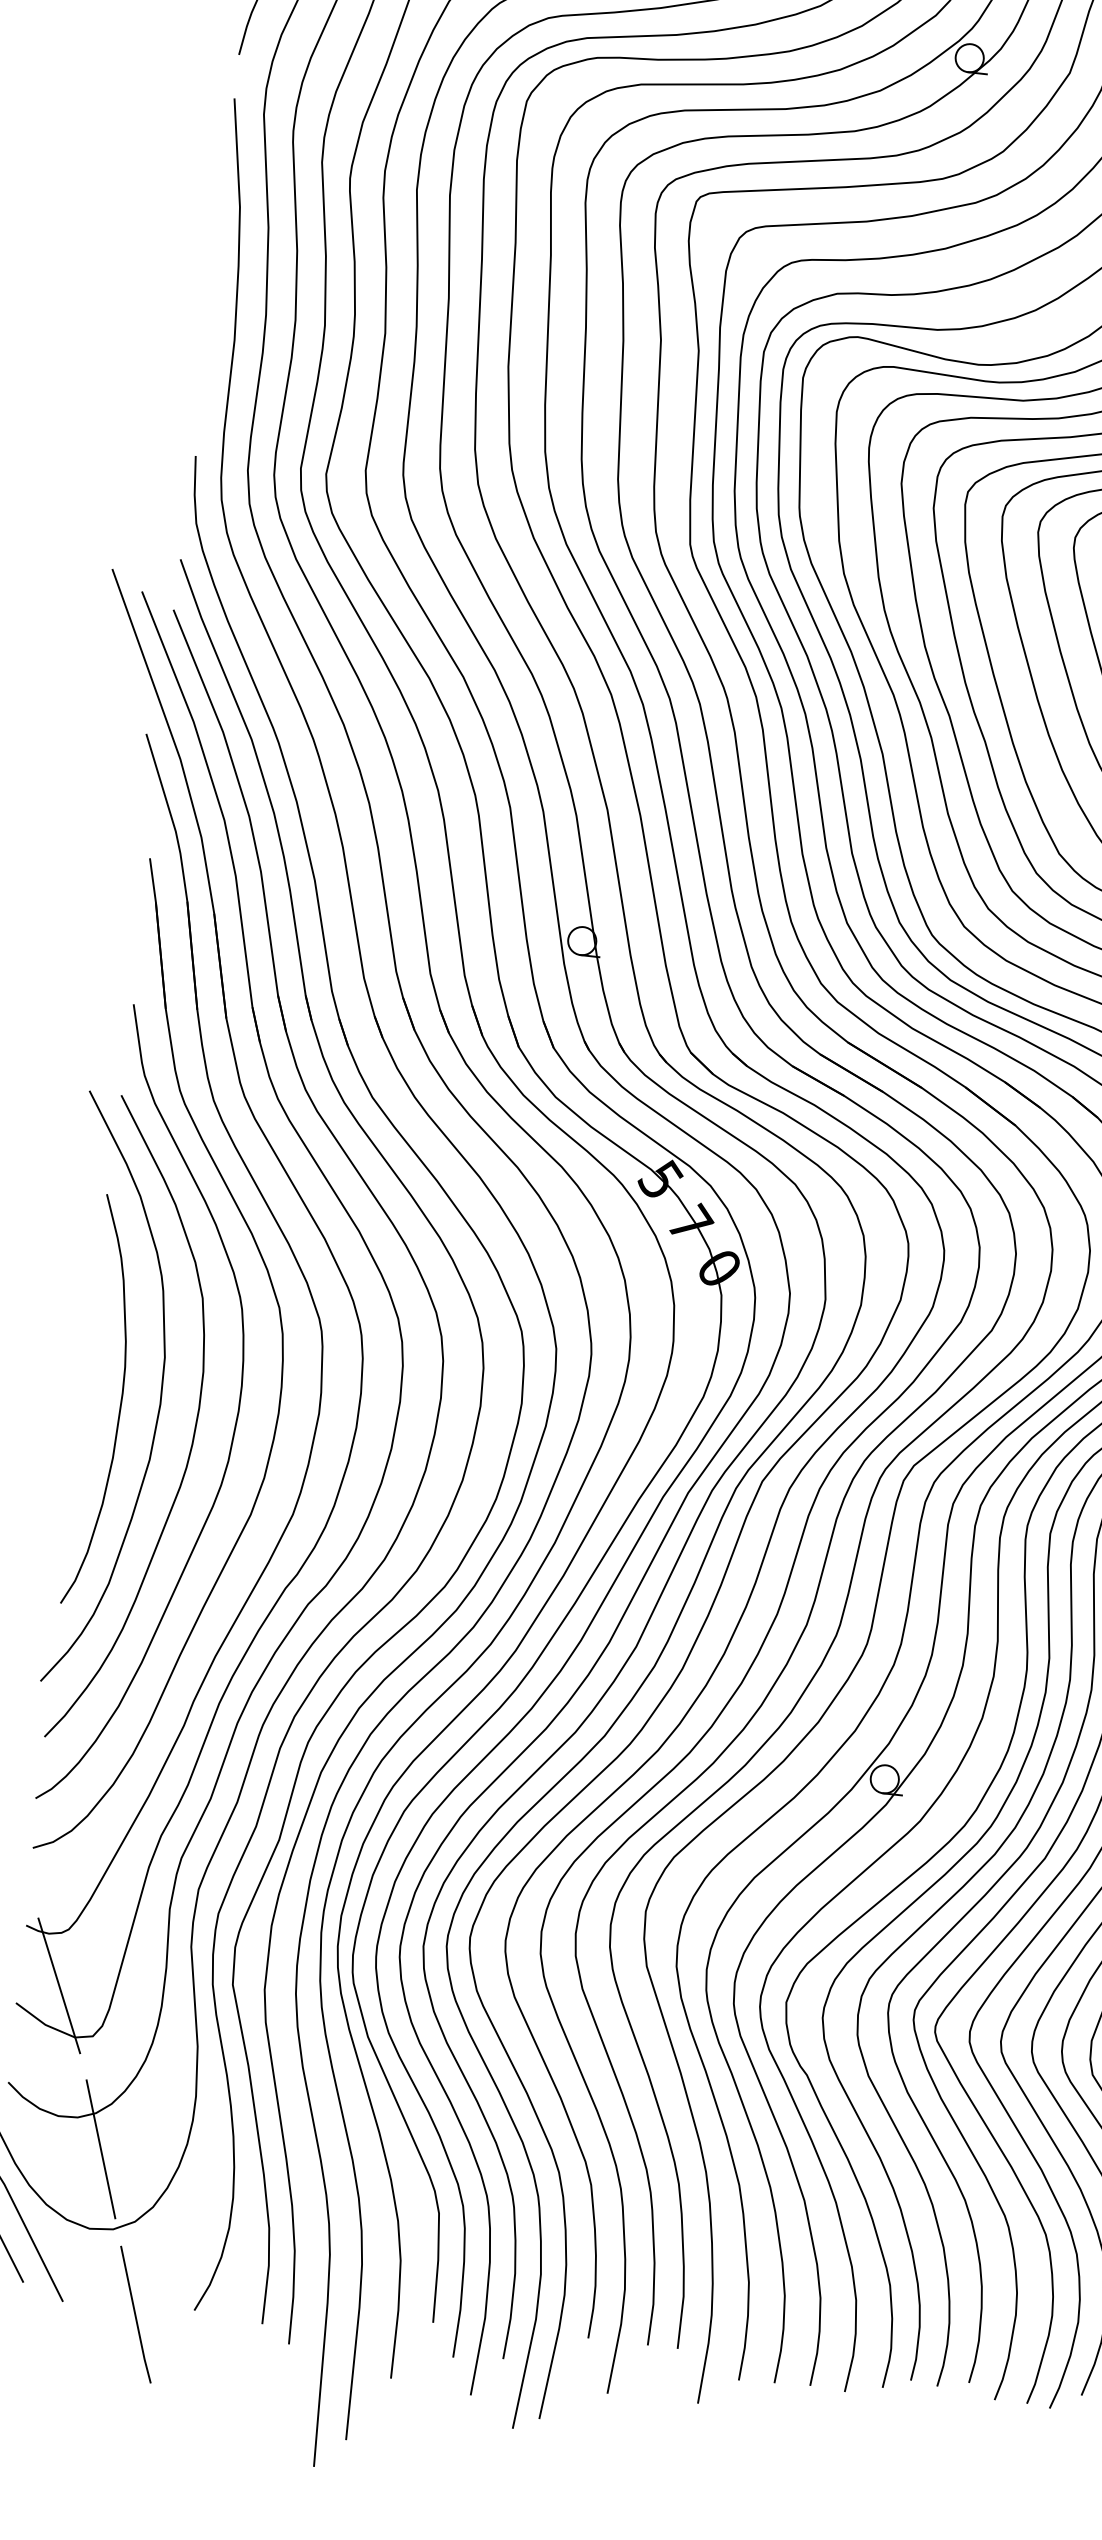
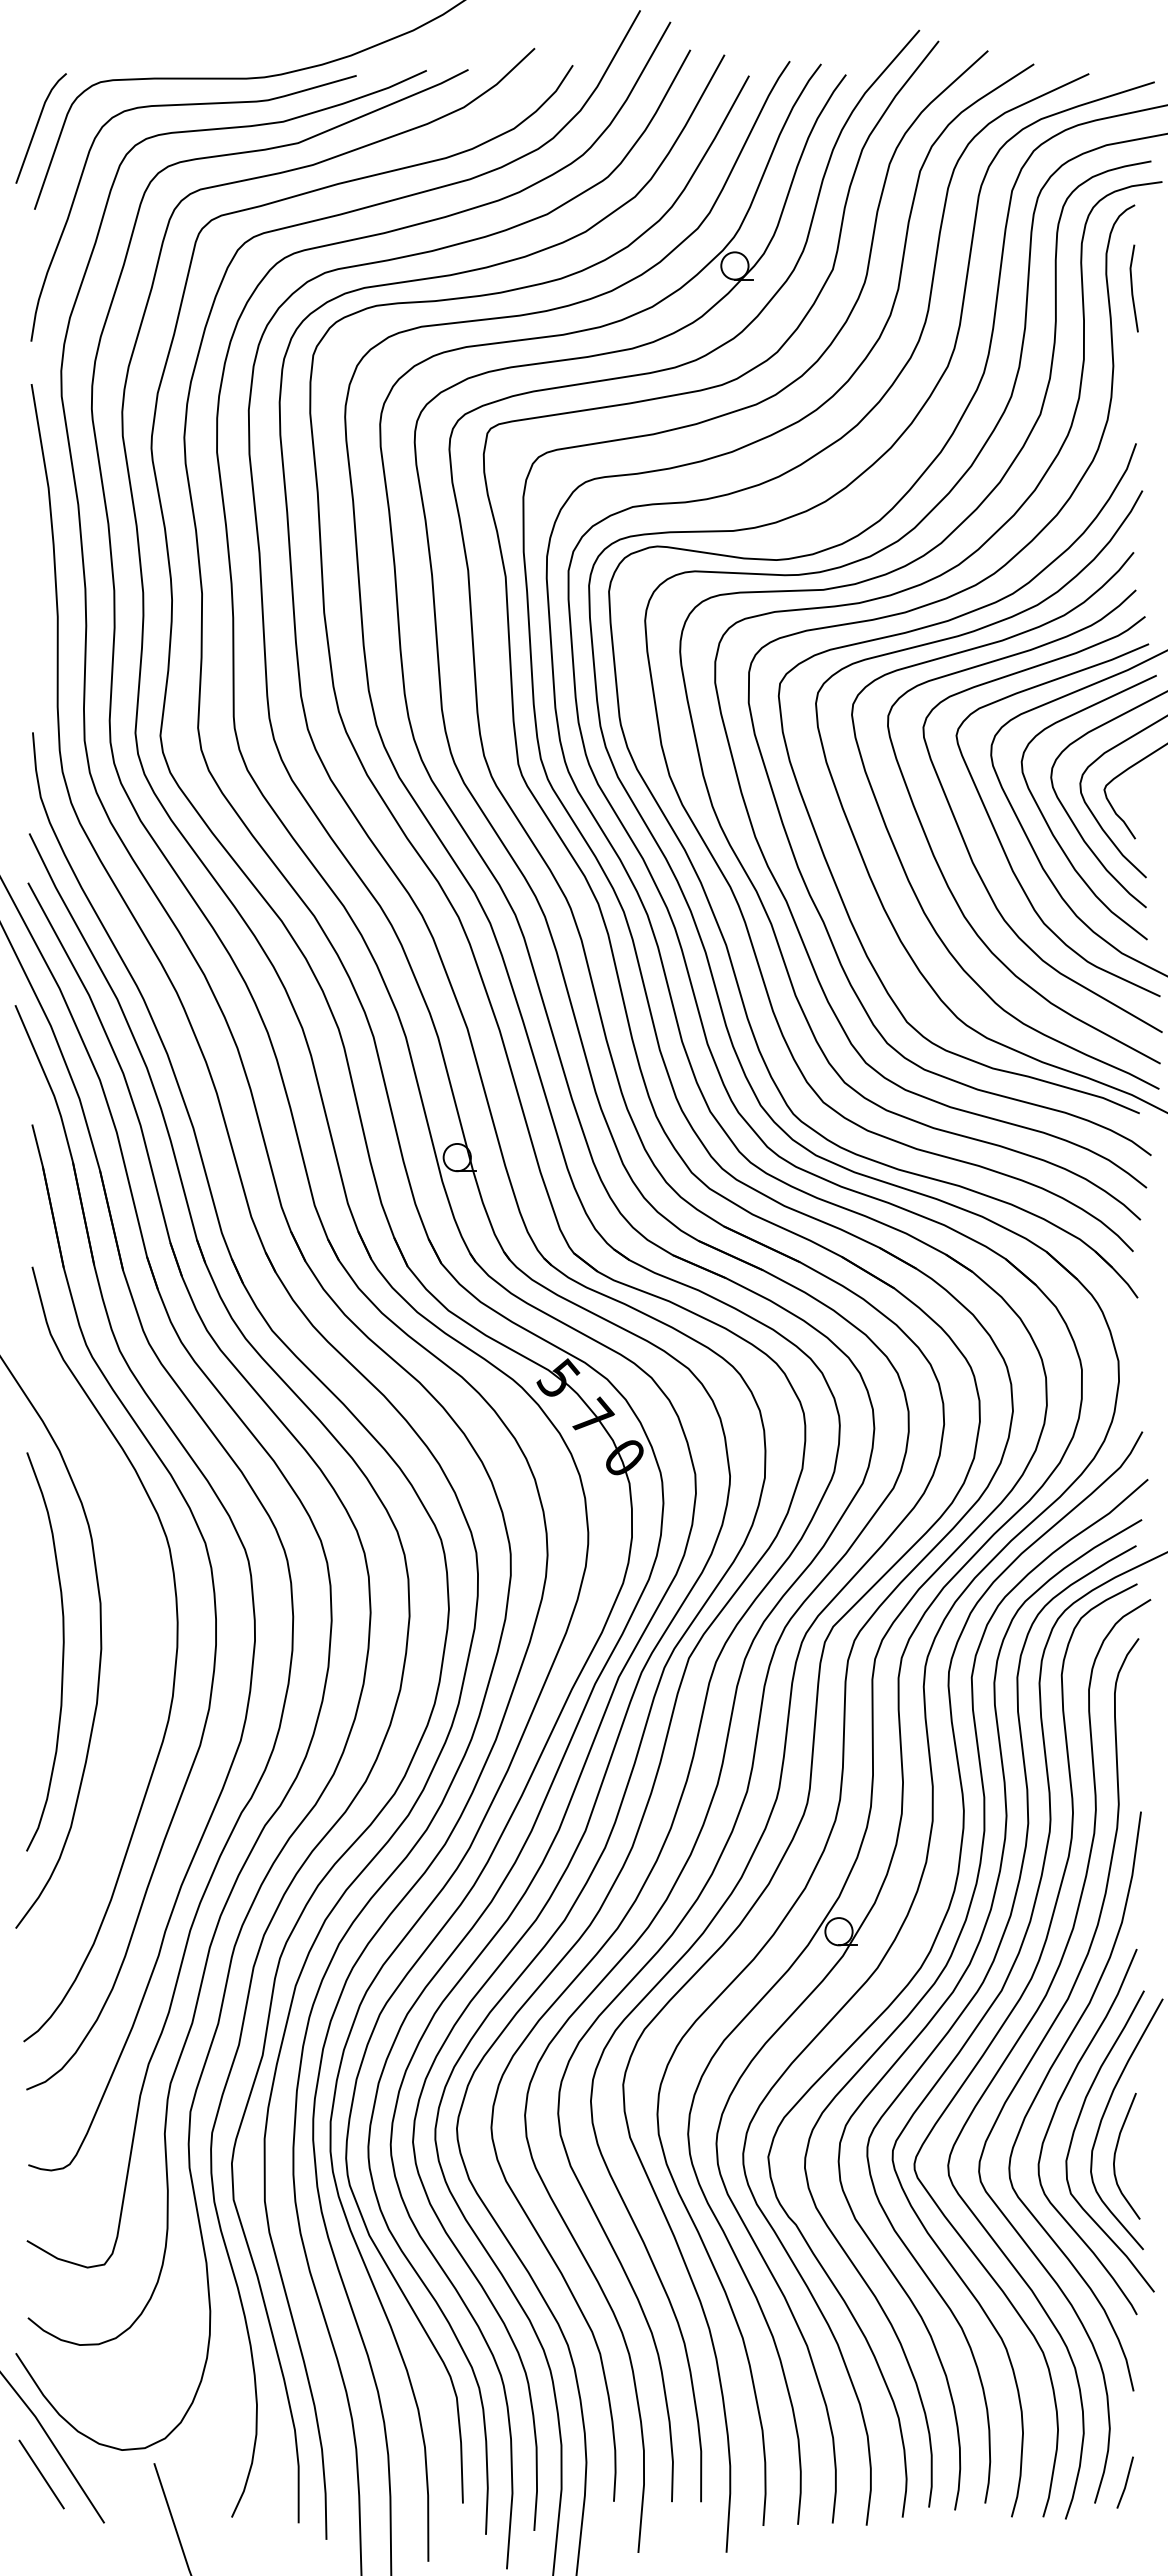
curve: (194, 1428) -> (136, 1668), removed
line: (59, 1985) -> (66, 2219), removed
line: (100, 2149) -> (124, 2372), removed

